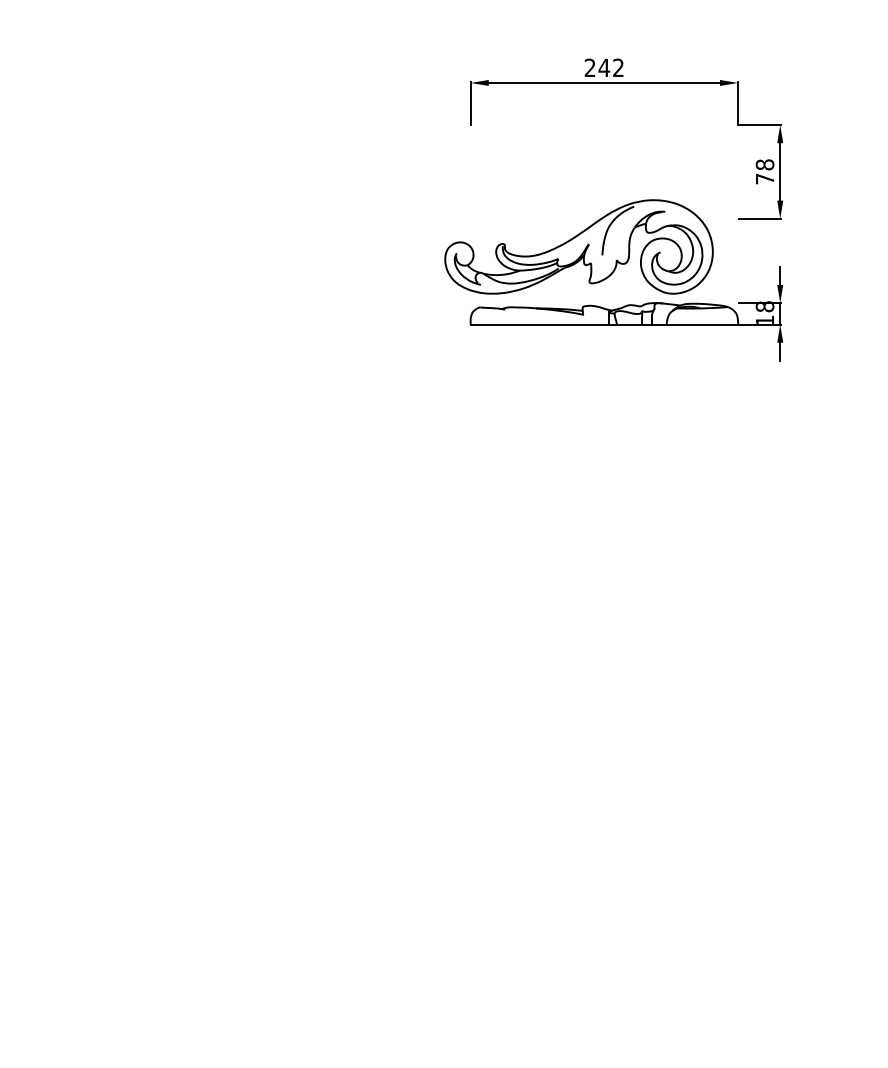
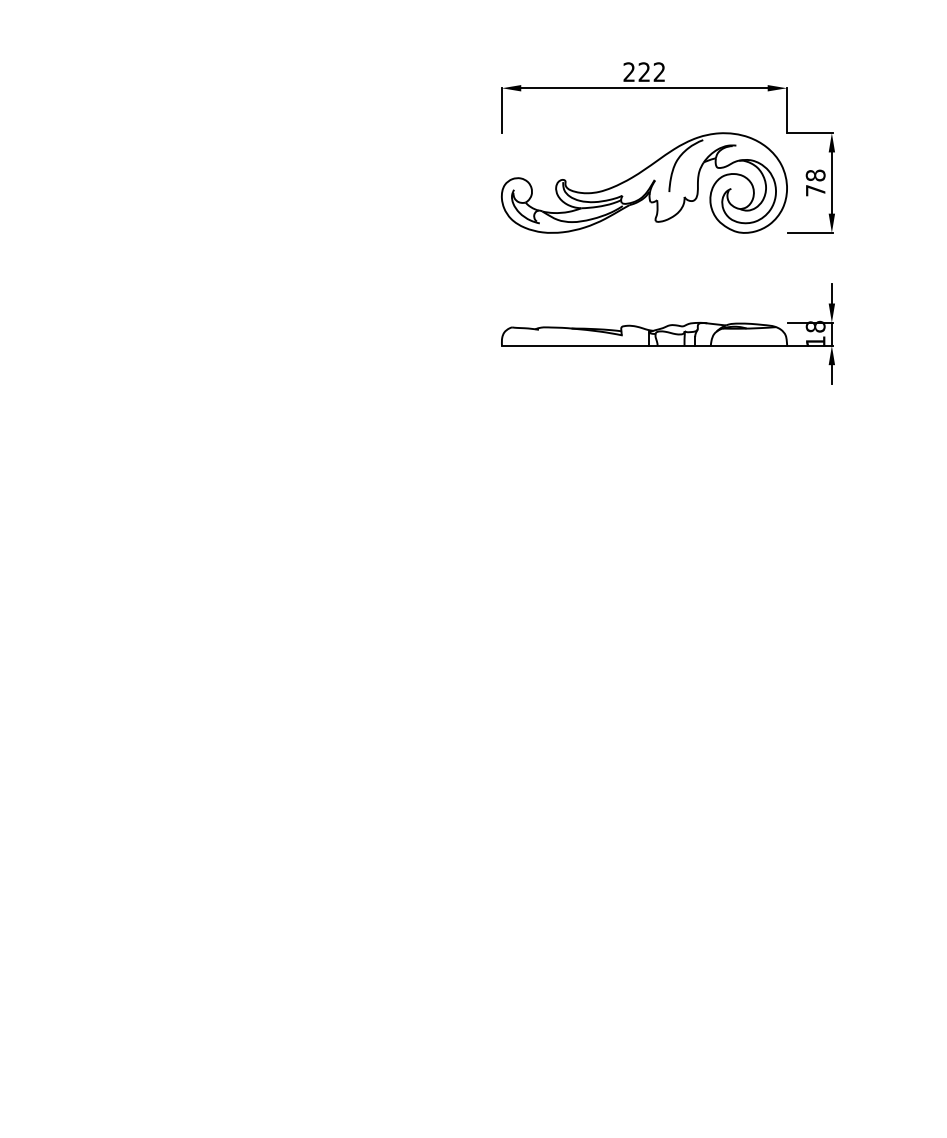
text: (604, 67) -> (644, 71), 242 -> 222
part: (579, 246) -> (644, 182), moved

